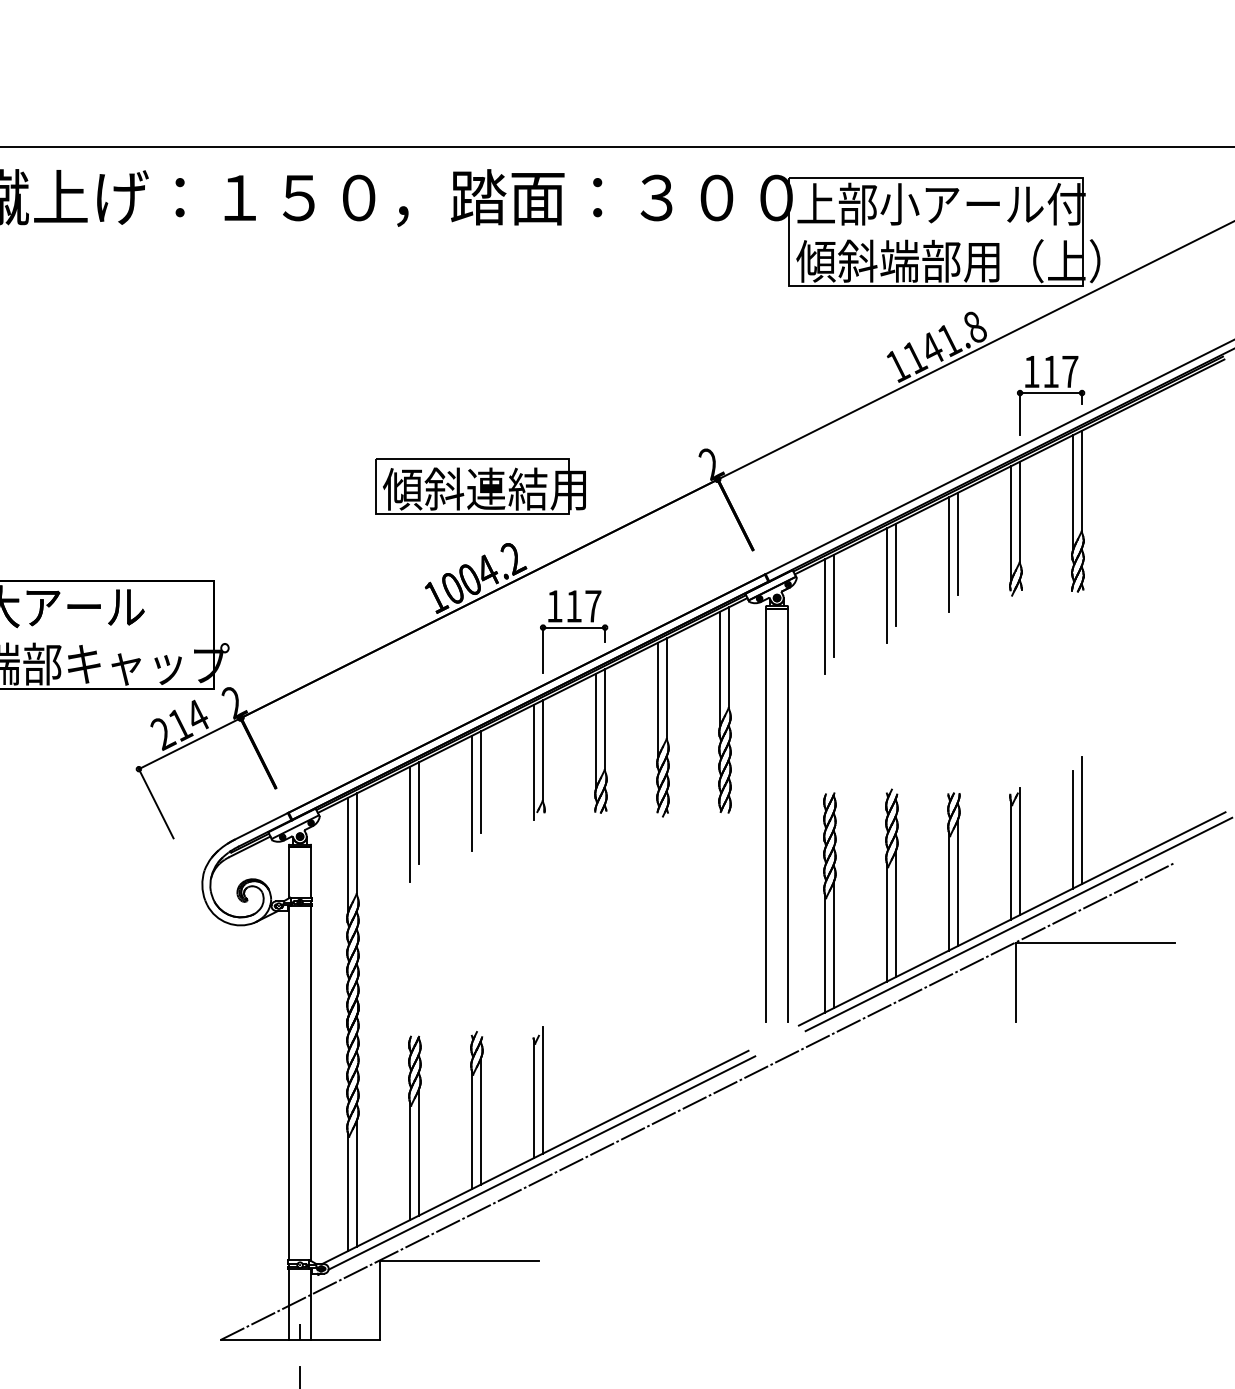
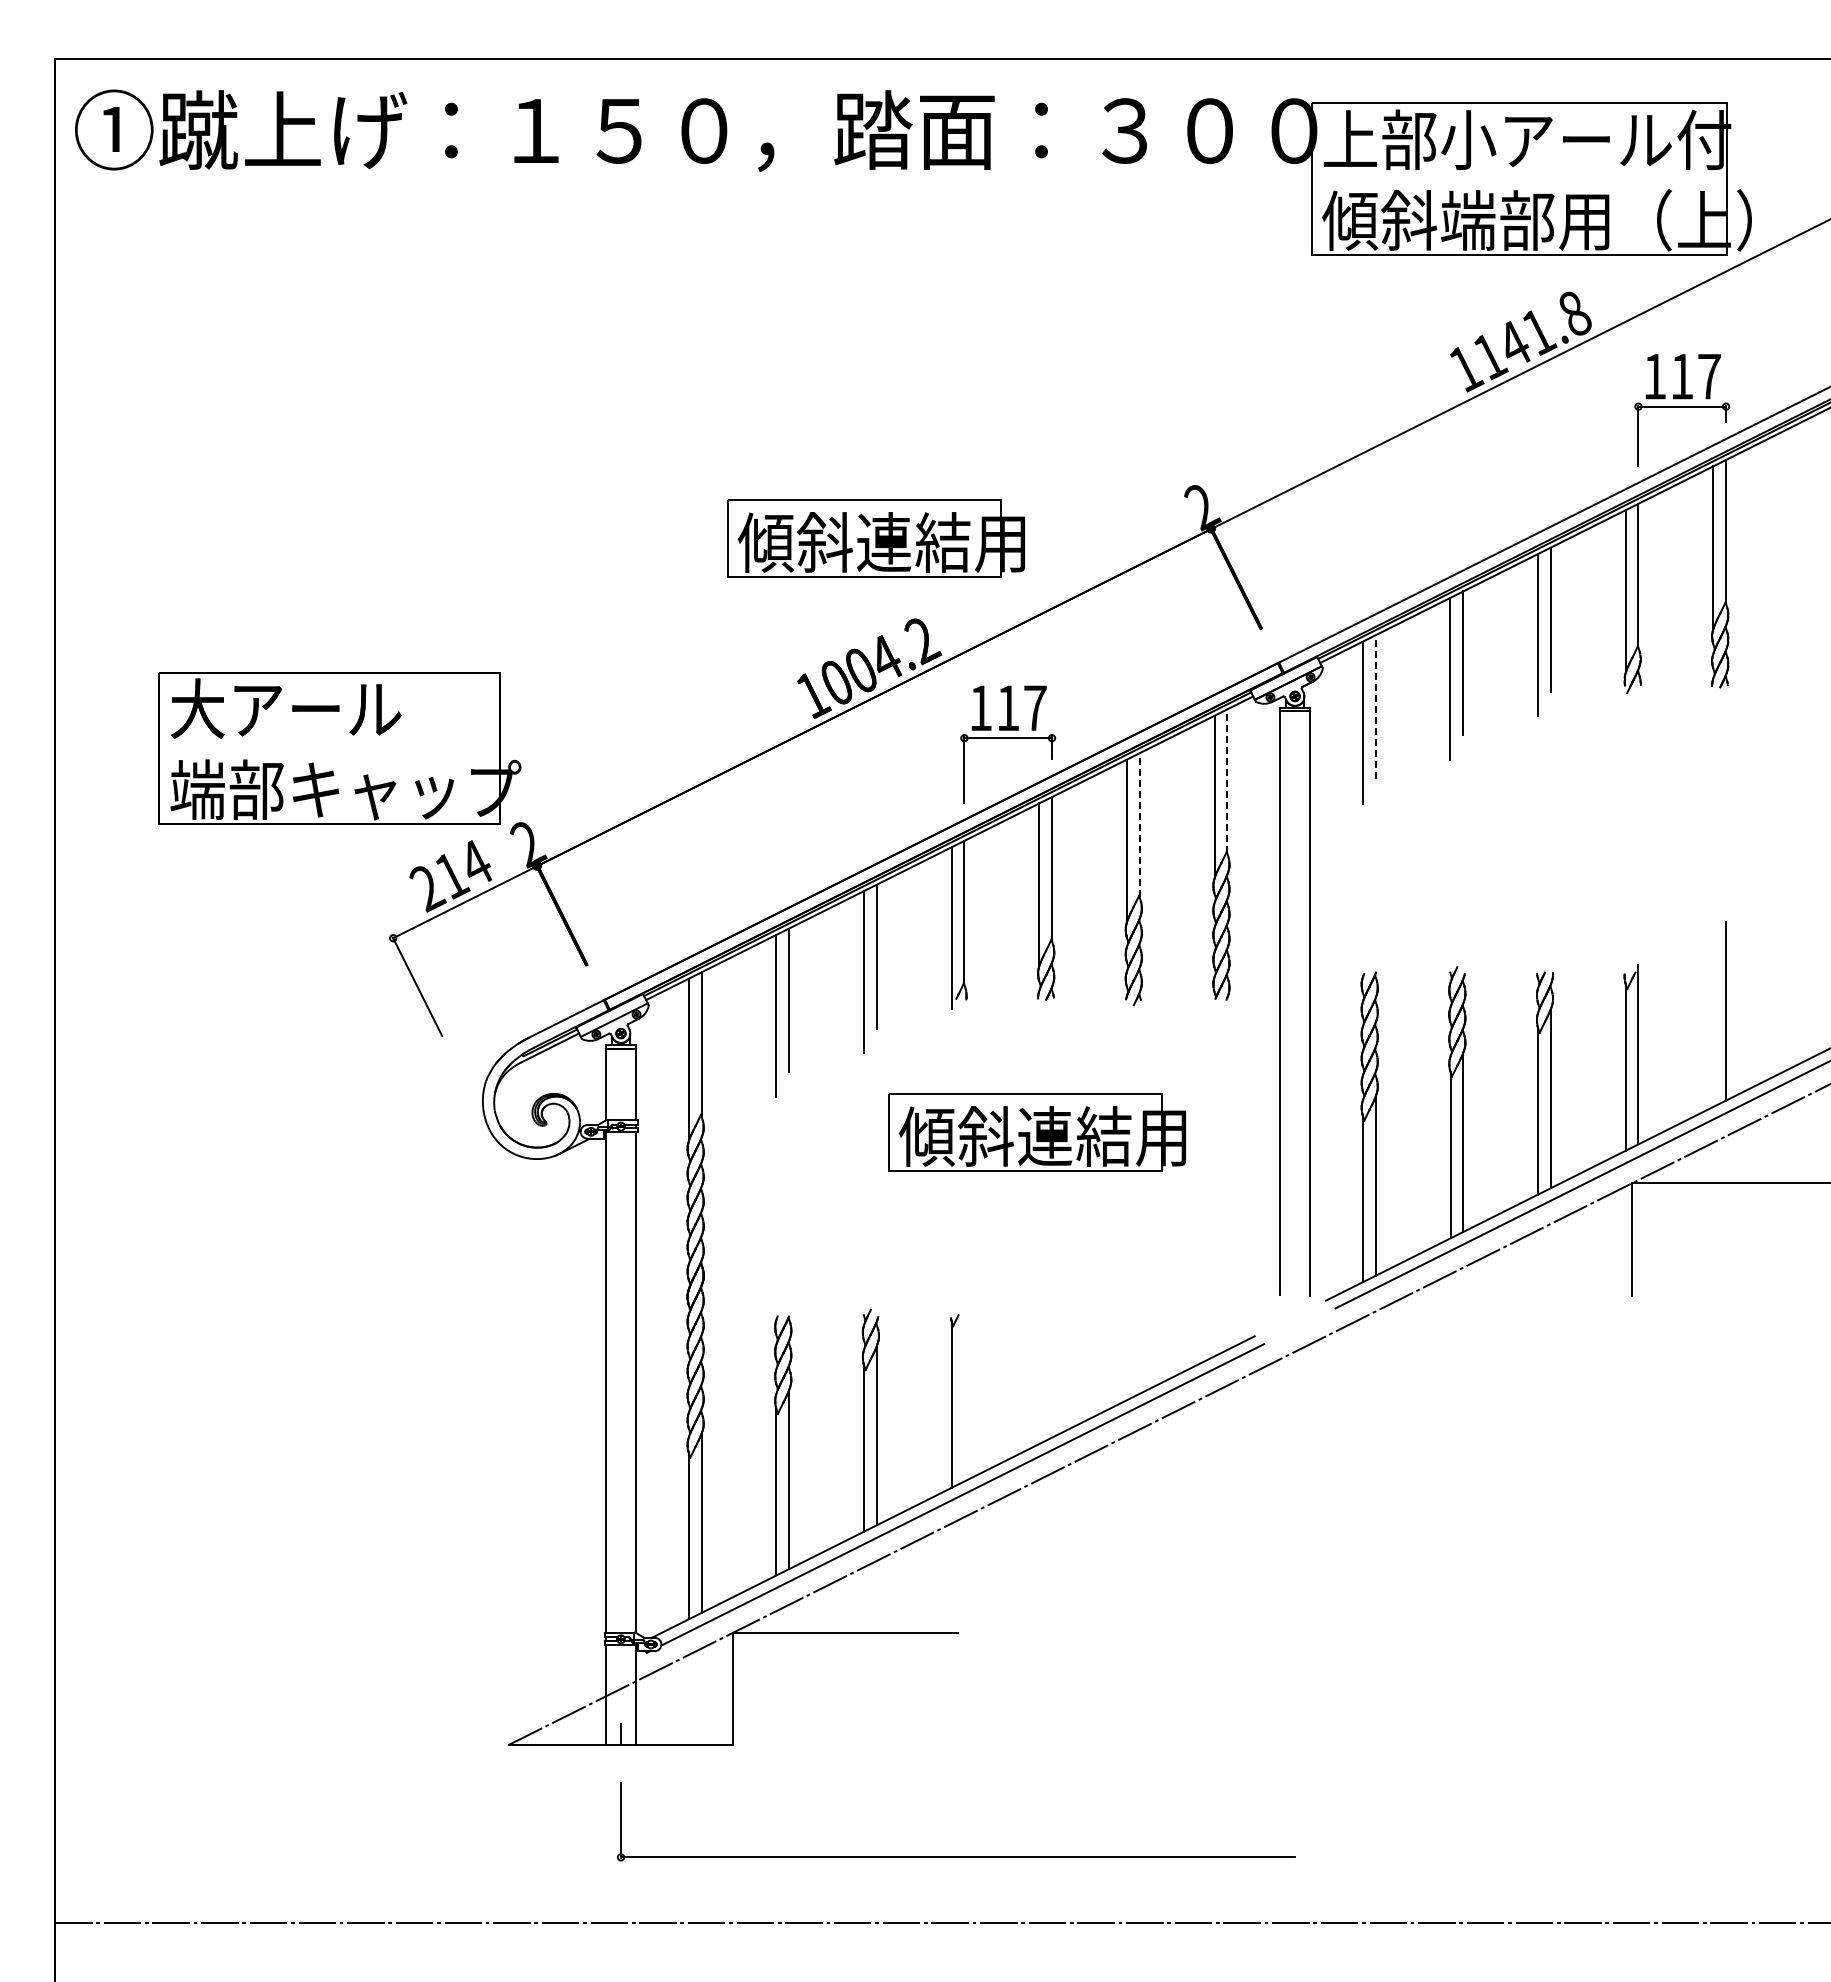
line: (833, 605) -> (1375, 707), solid -> dashed
line: (729, 658) -> (1227, 781), solid -> dashed
line: (666, 689) -> (1139, 825), solid -> dashed
line: (1073, 829) -> (1713, 1023), removed
part: (594, 906) -> (1036, 1132), added
line: (543, 1089) -> (964, 1391), removed

